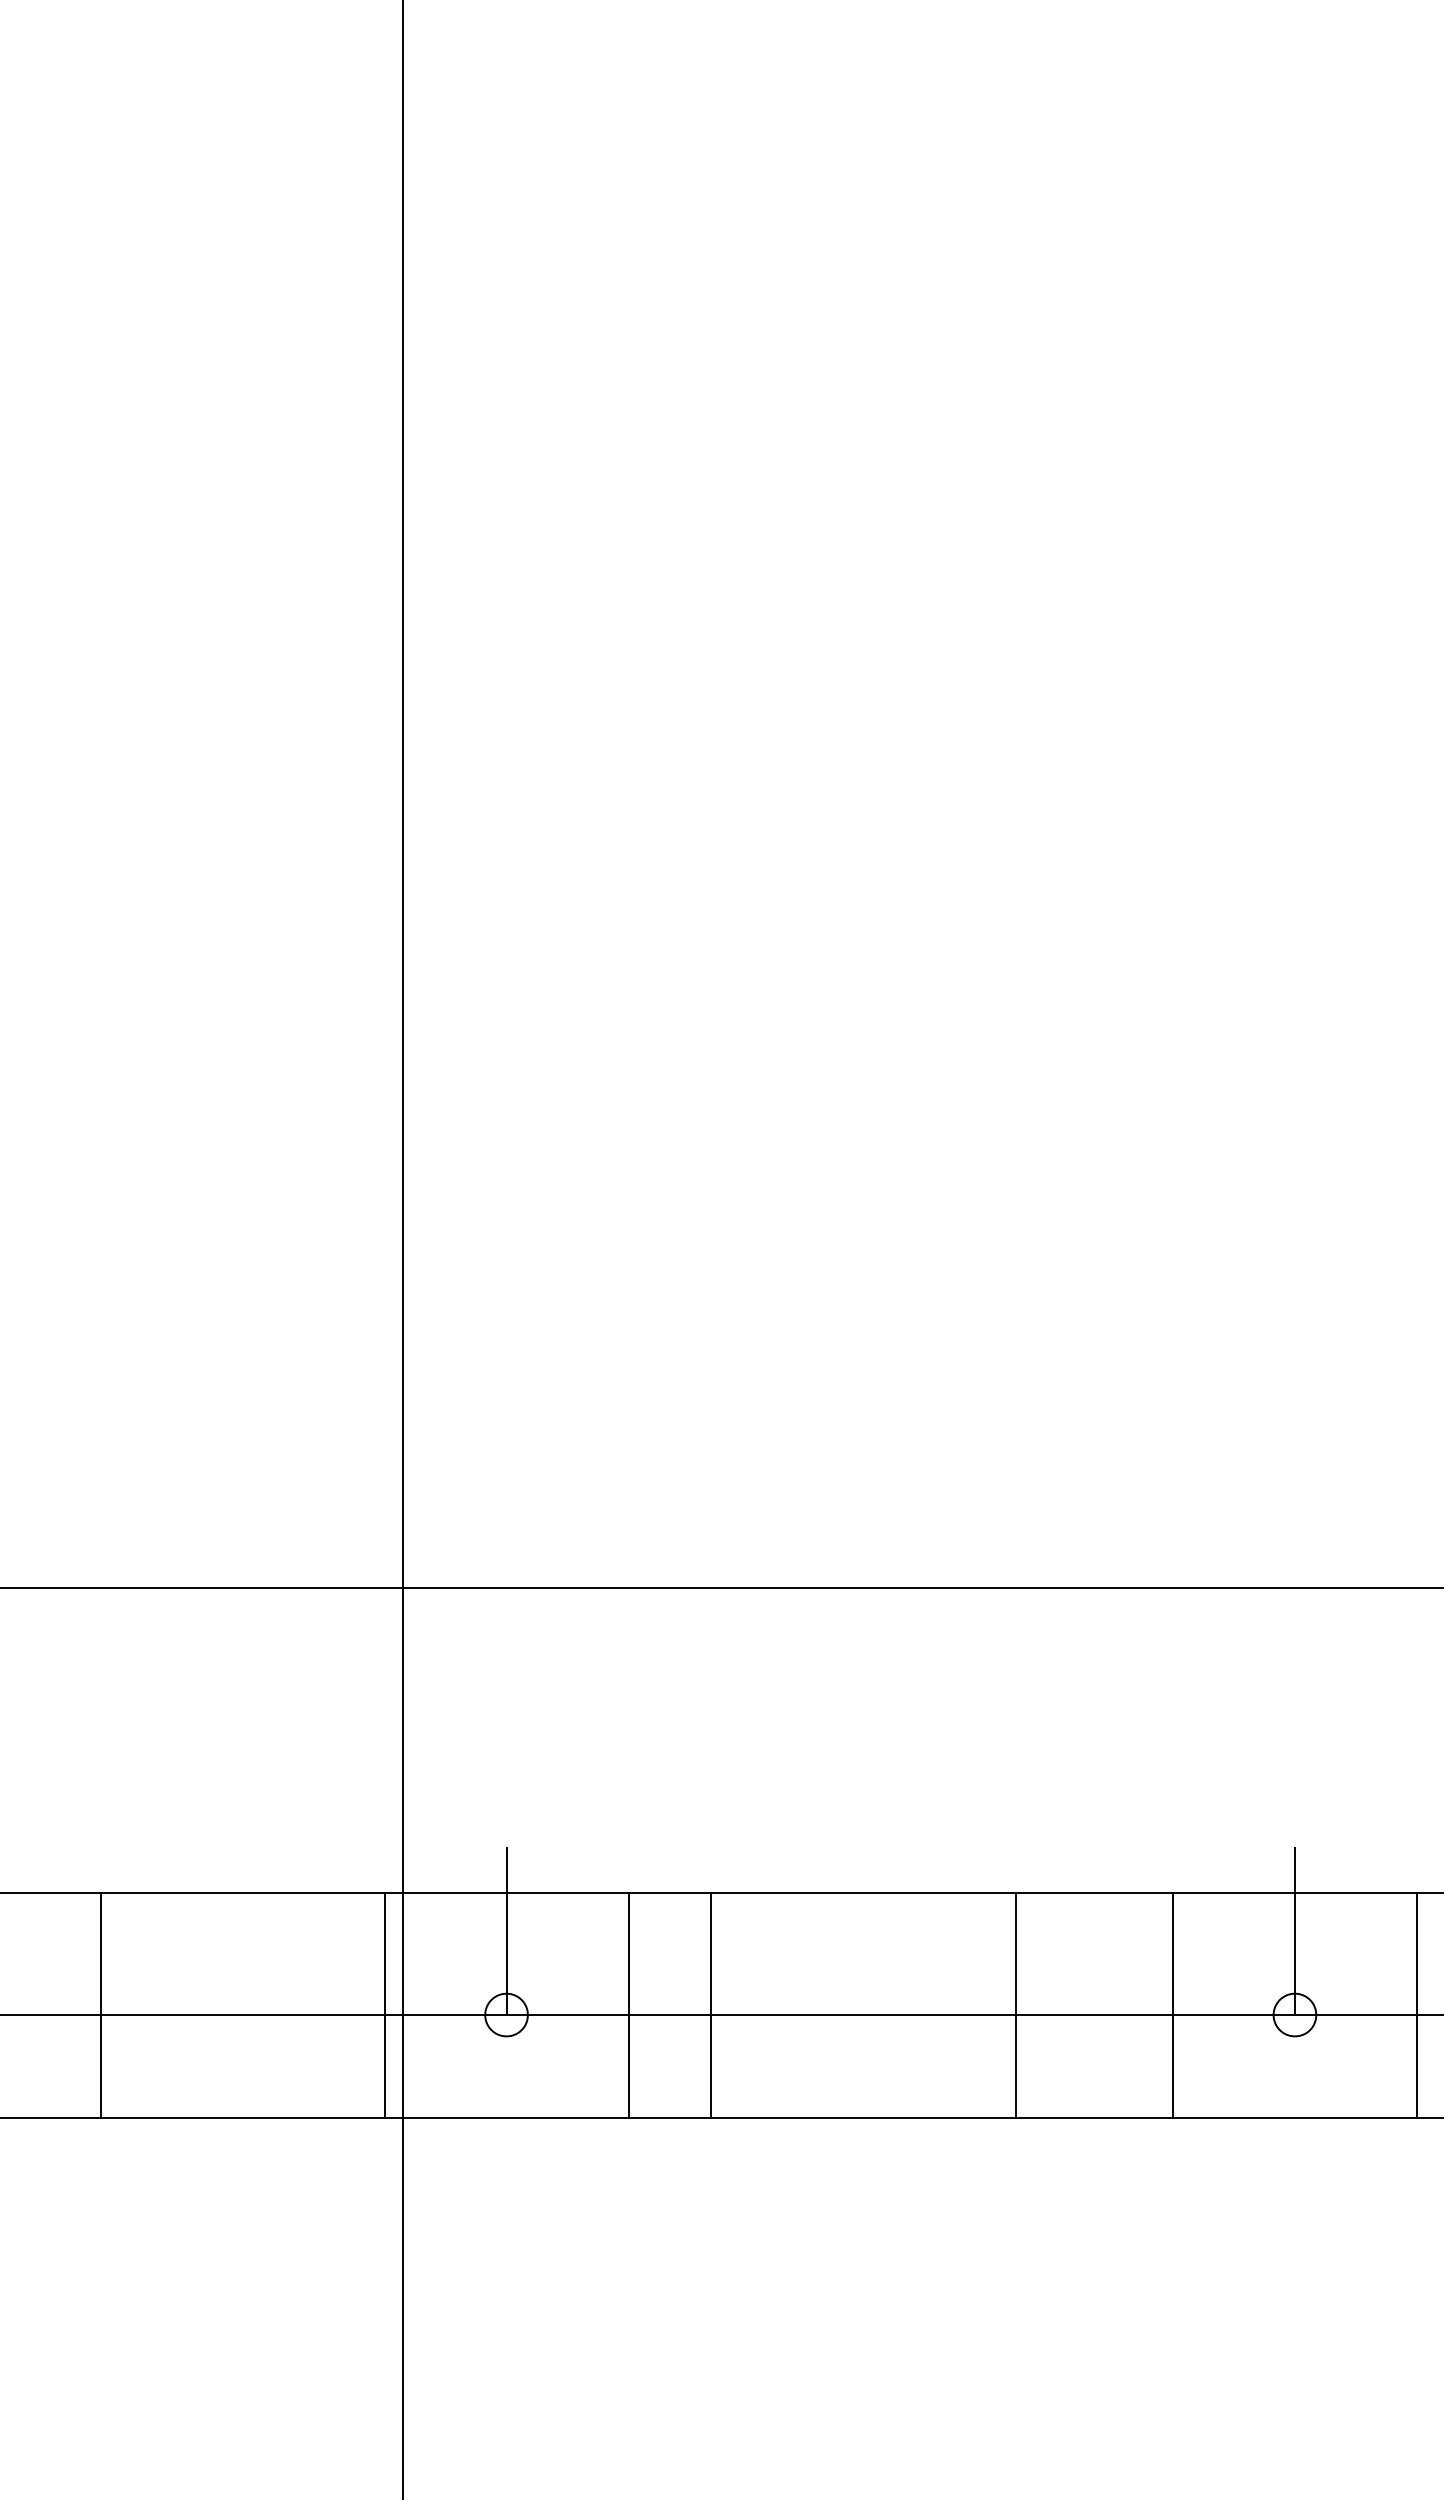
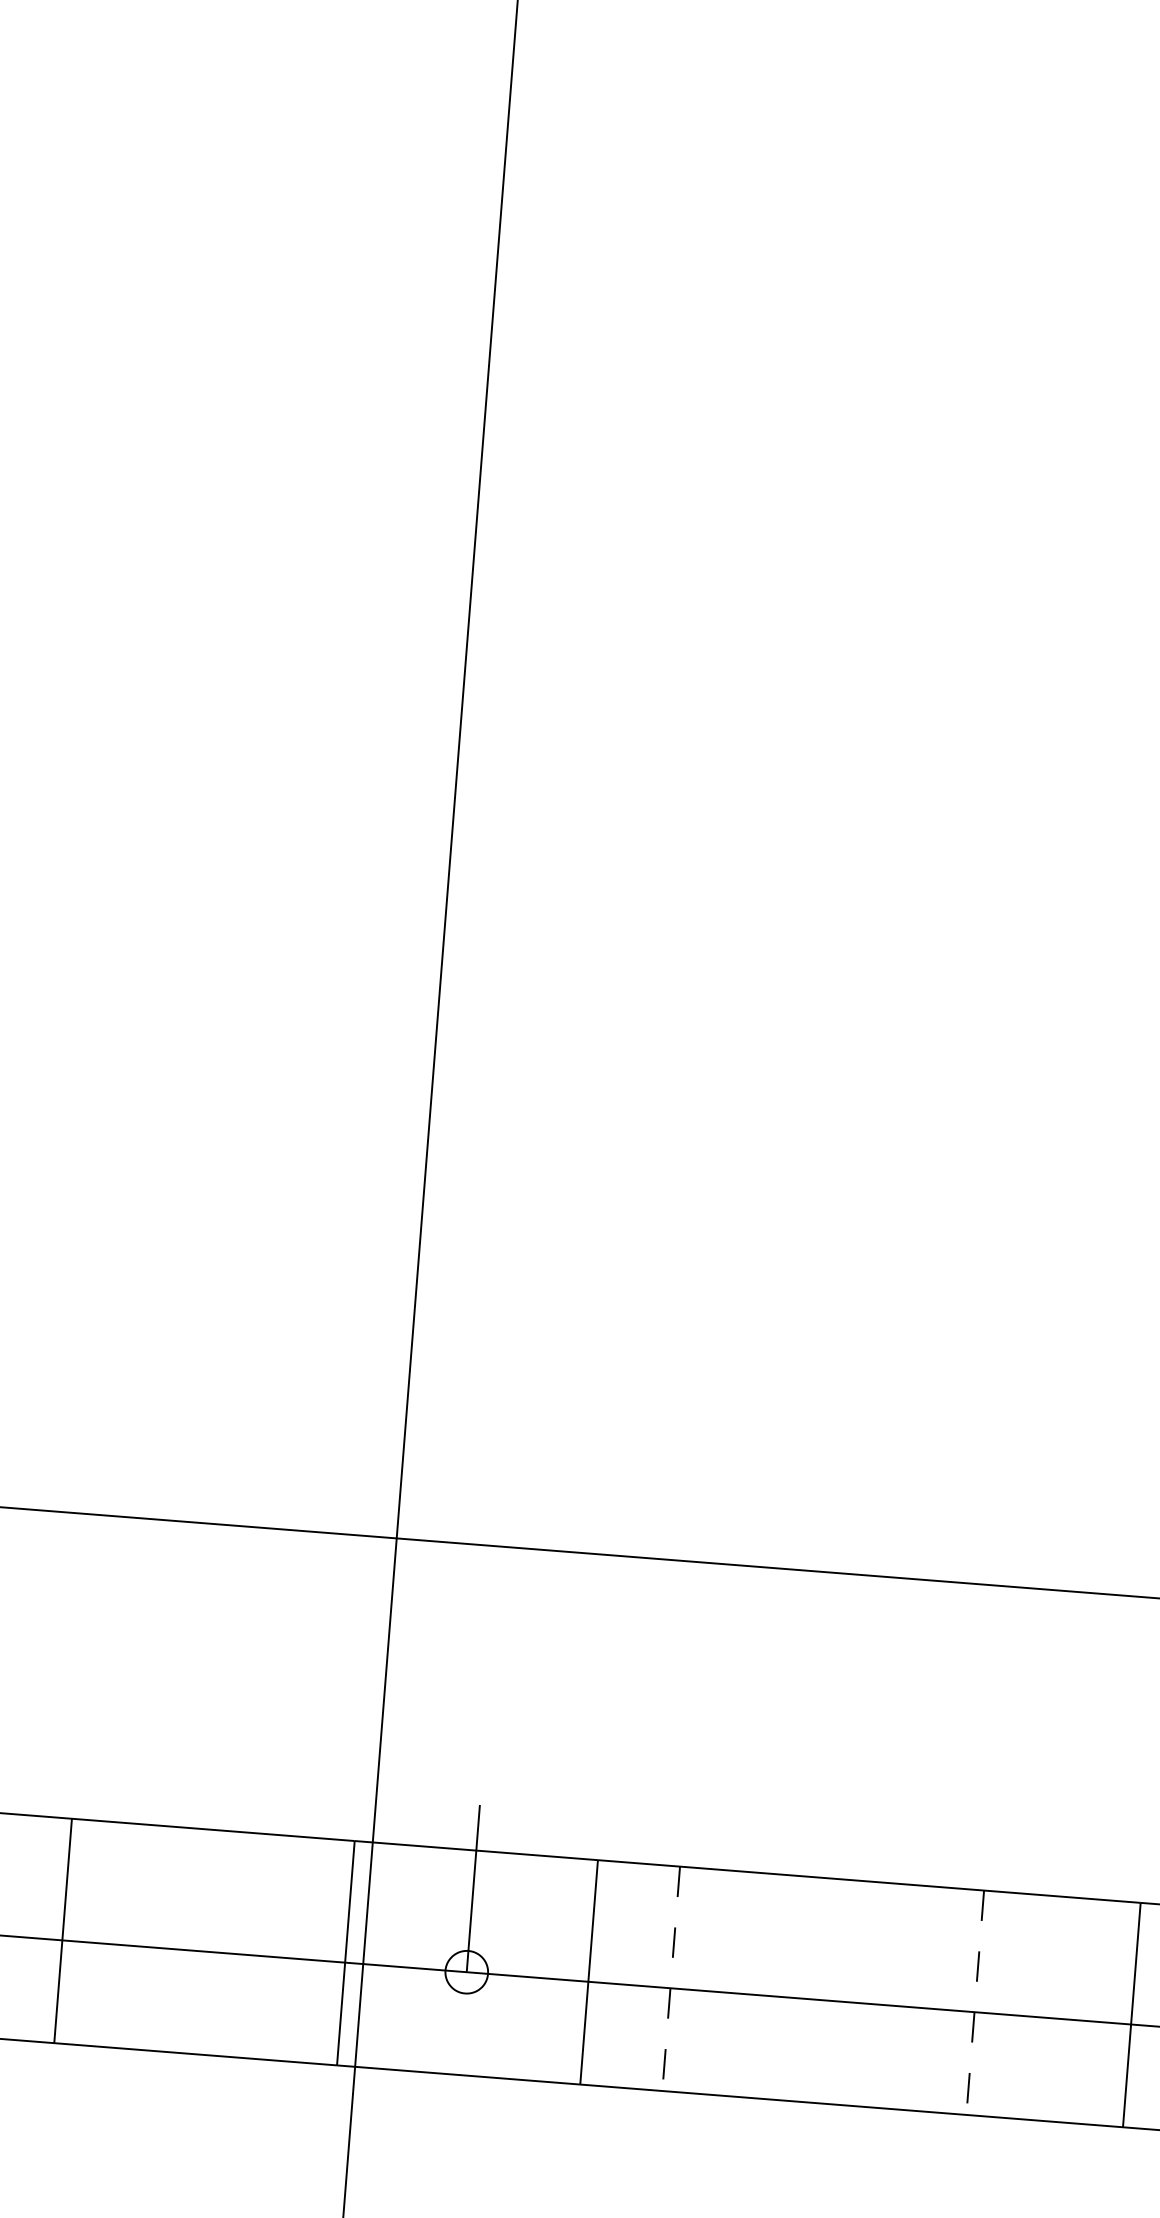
line: (710, 2005) -> (670, 1978), solid -> dashed
line: (1015, 2005) -> (974, 2002), solid -> dashed

